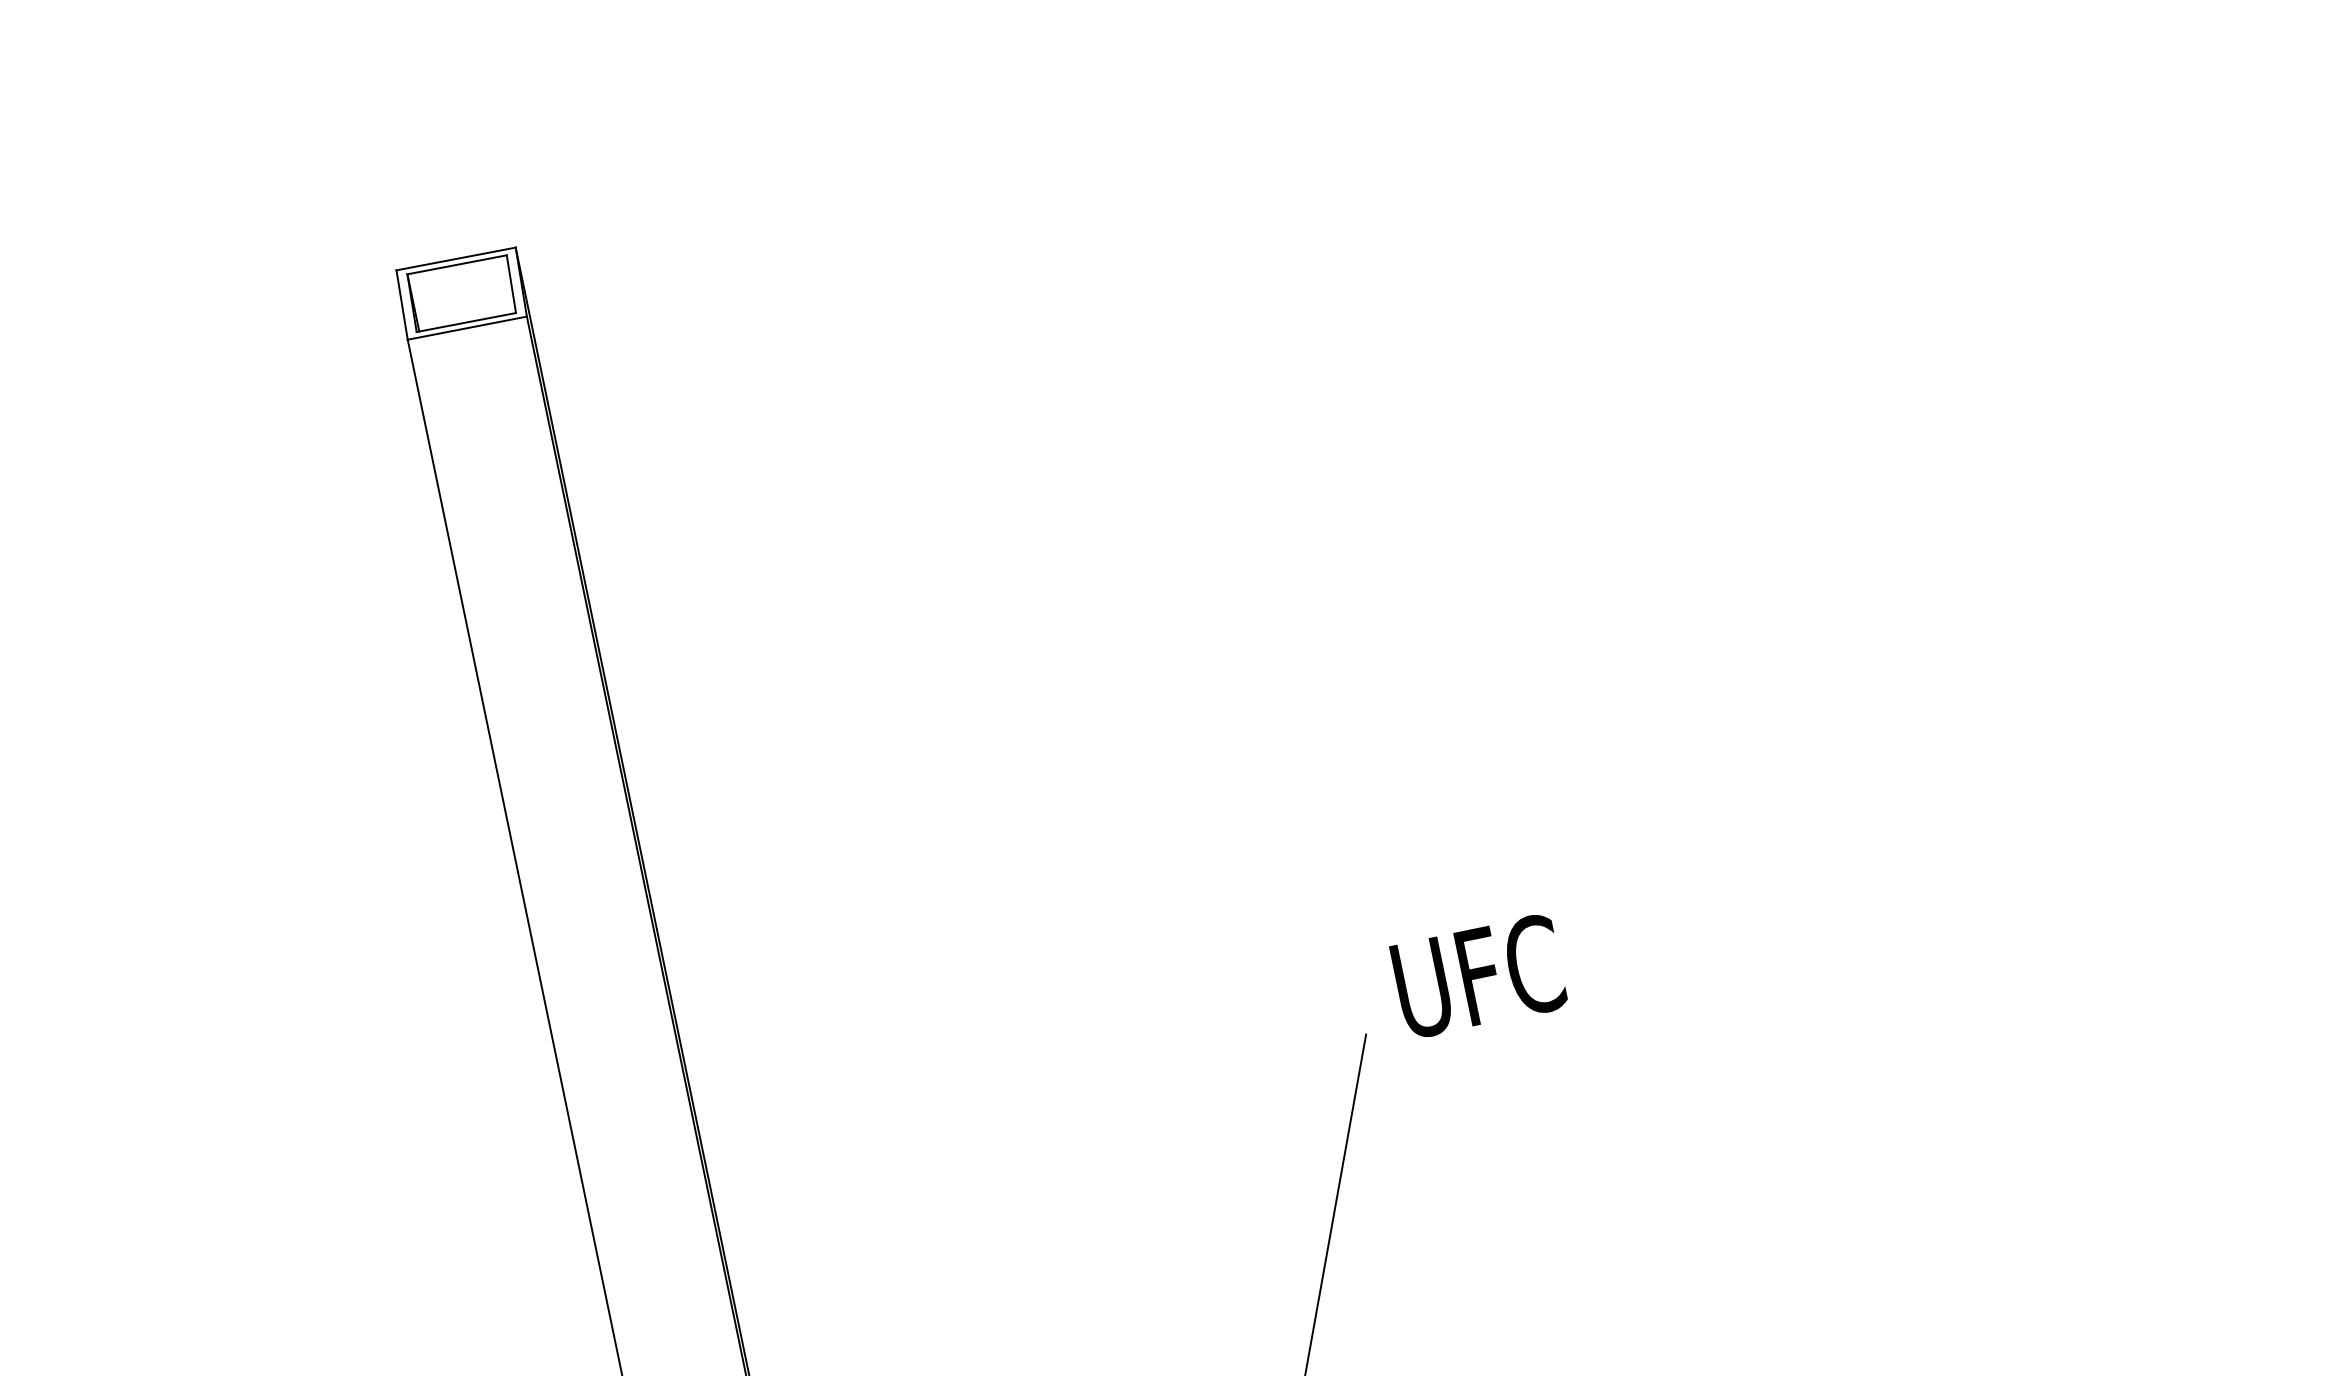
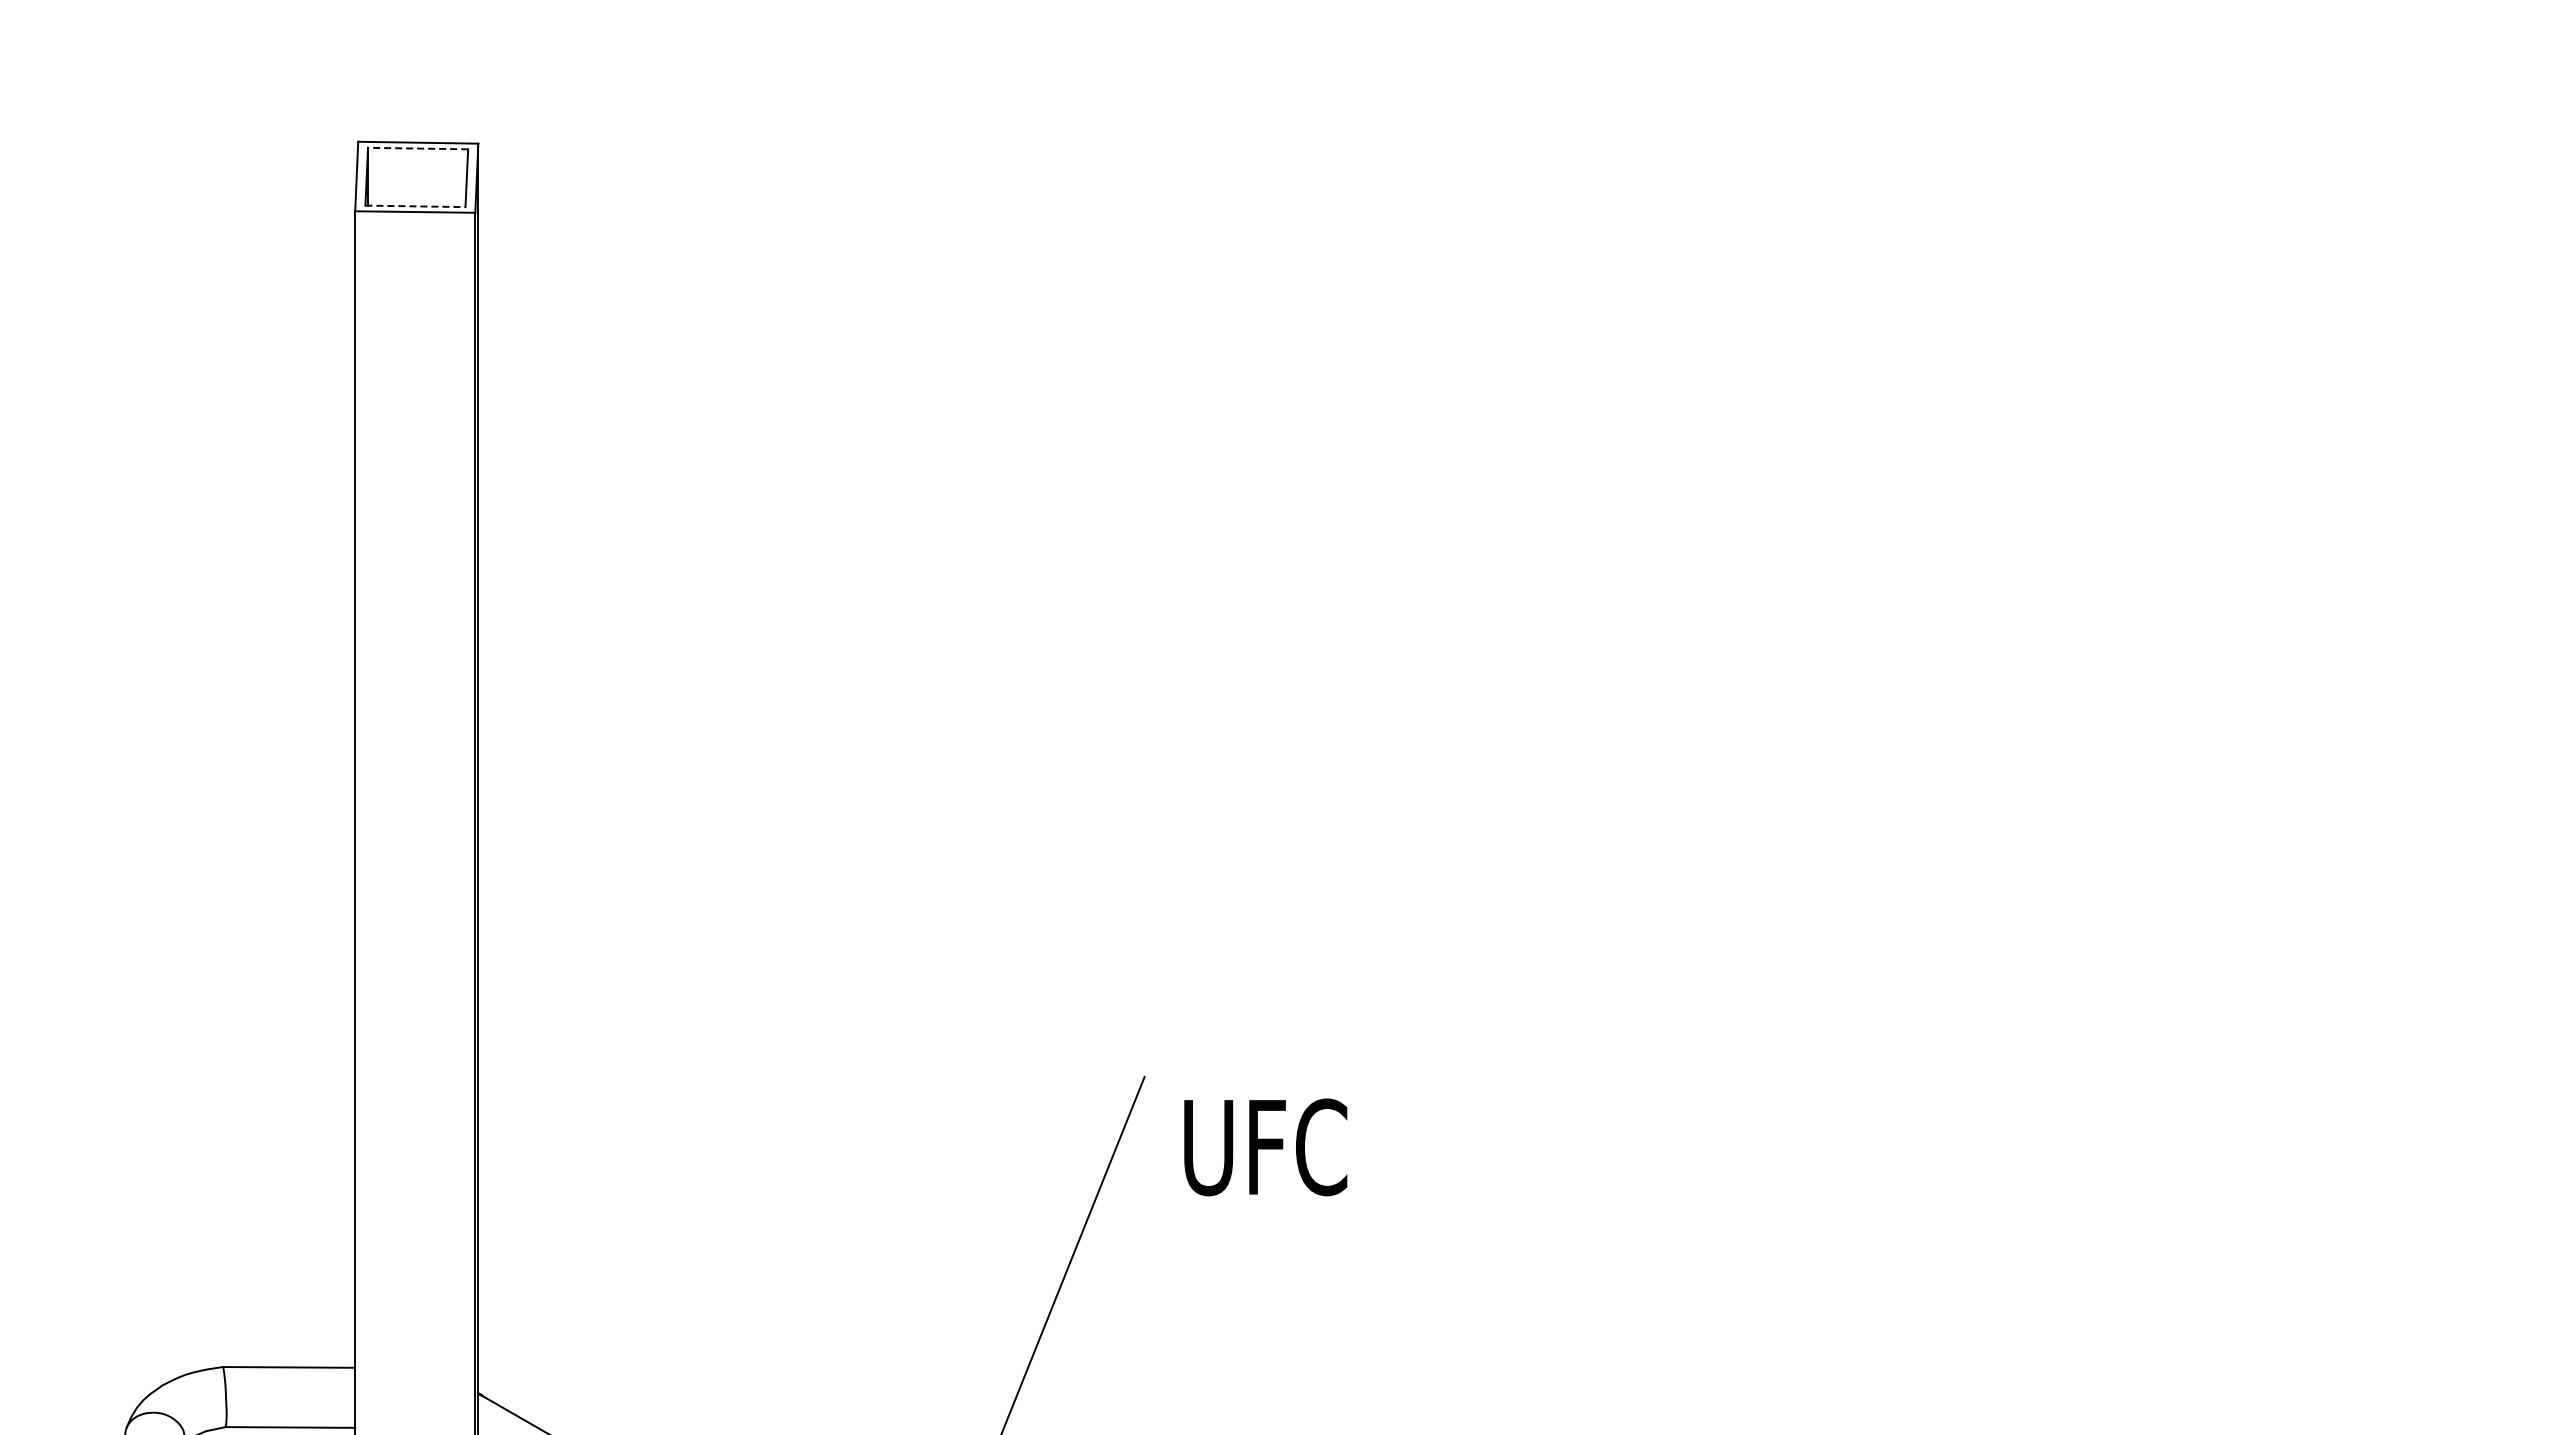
line: (456, 264) -> (417, 148), solid -> dashed
line: (466, 322) -> (415, 206), solid -> dashed
text: (1478, 976) -> (1265, 1147), moved

